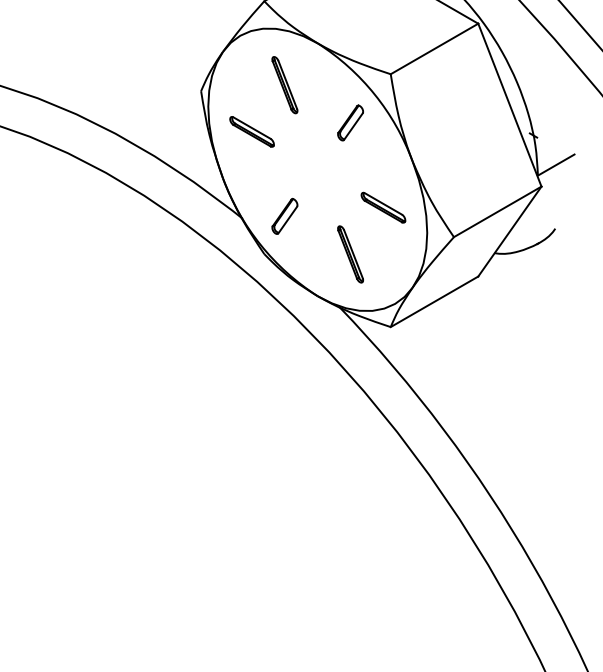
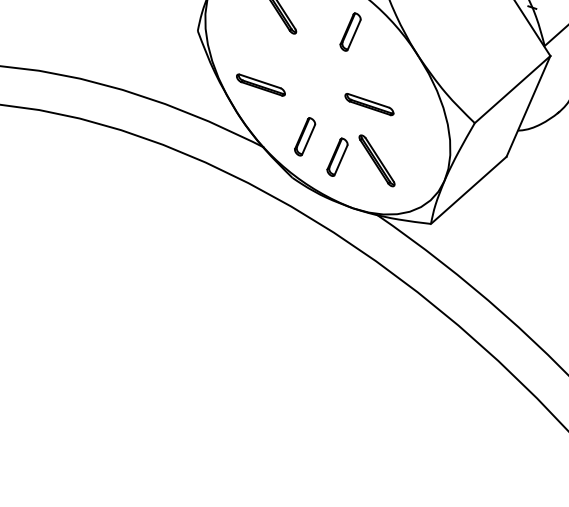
part: (251, 131) -> (260, 84), moved
part: (383, 207) -> (369, 104), moved
part: (312, 242) -> (337, 156), added

